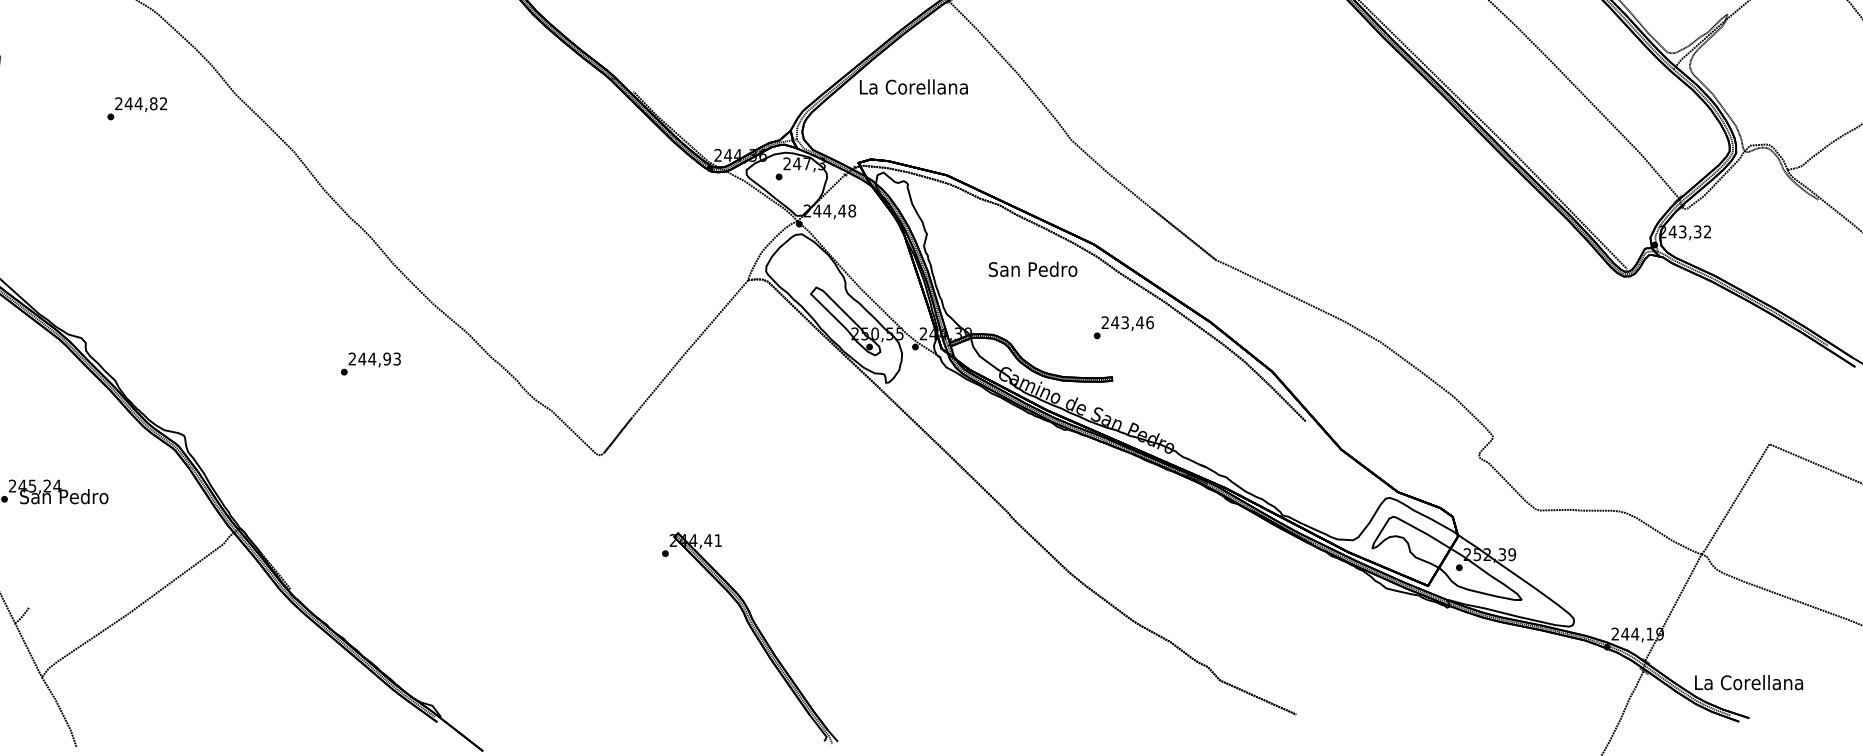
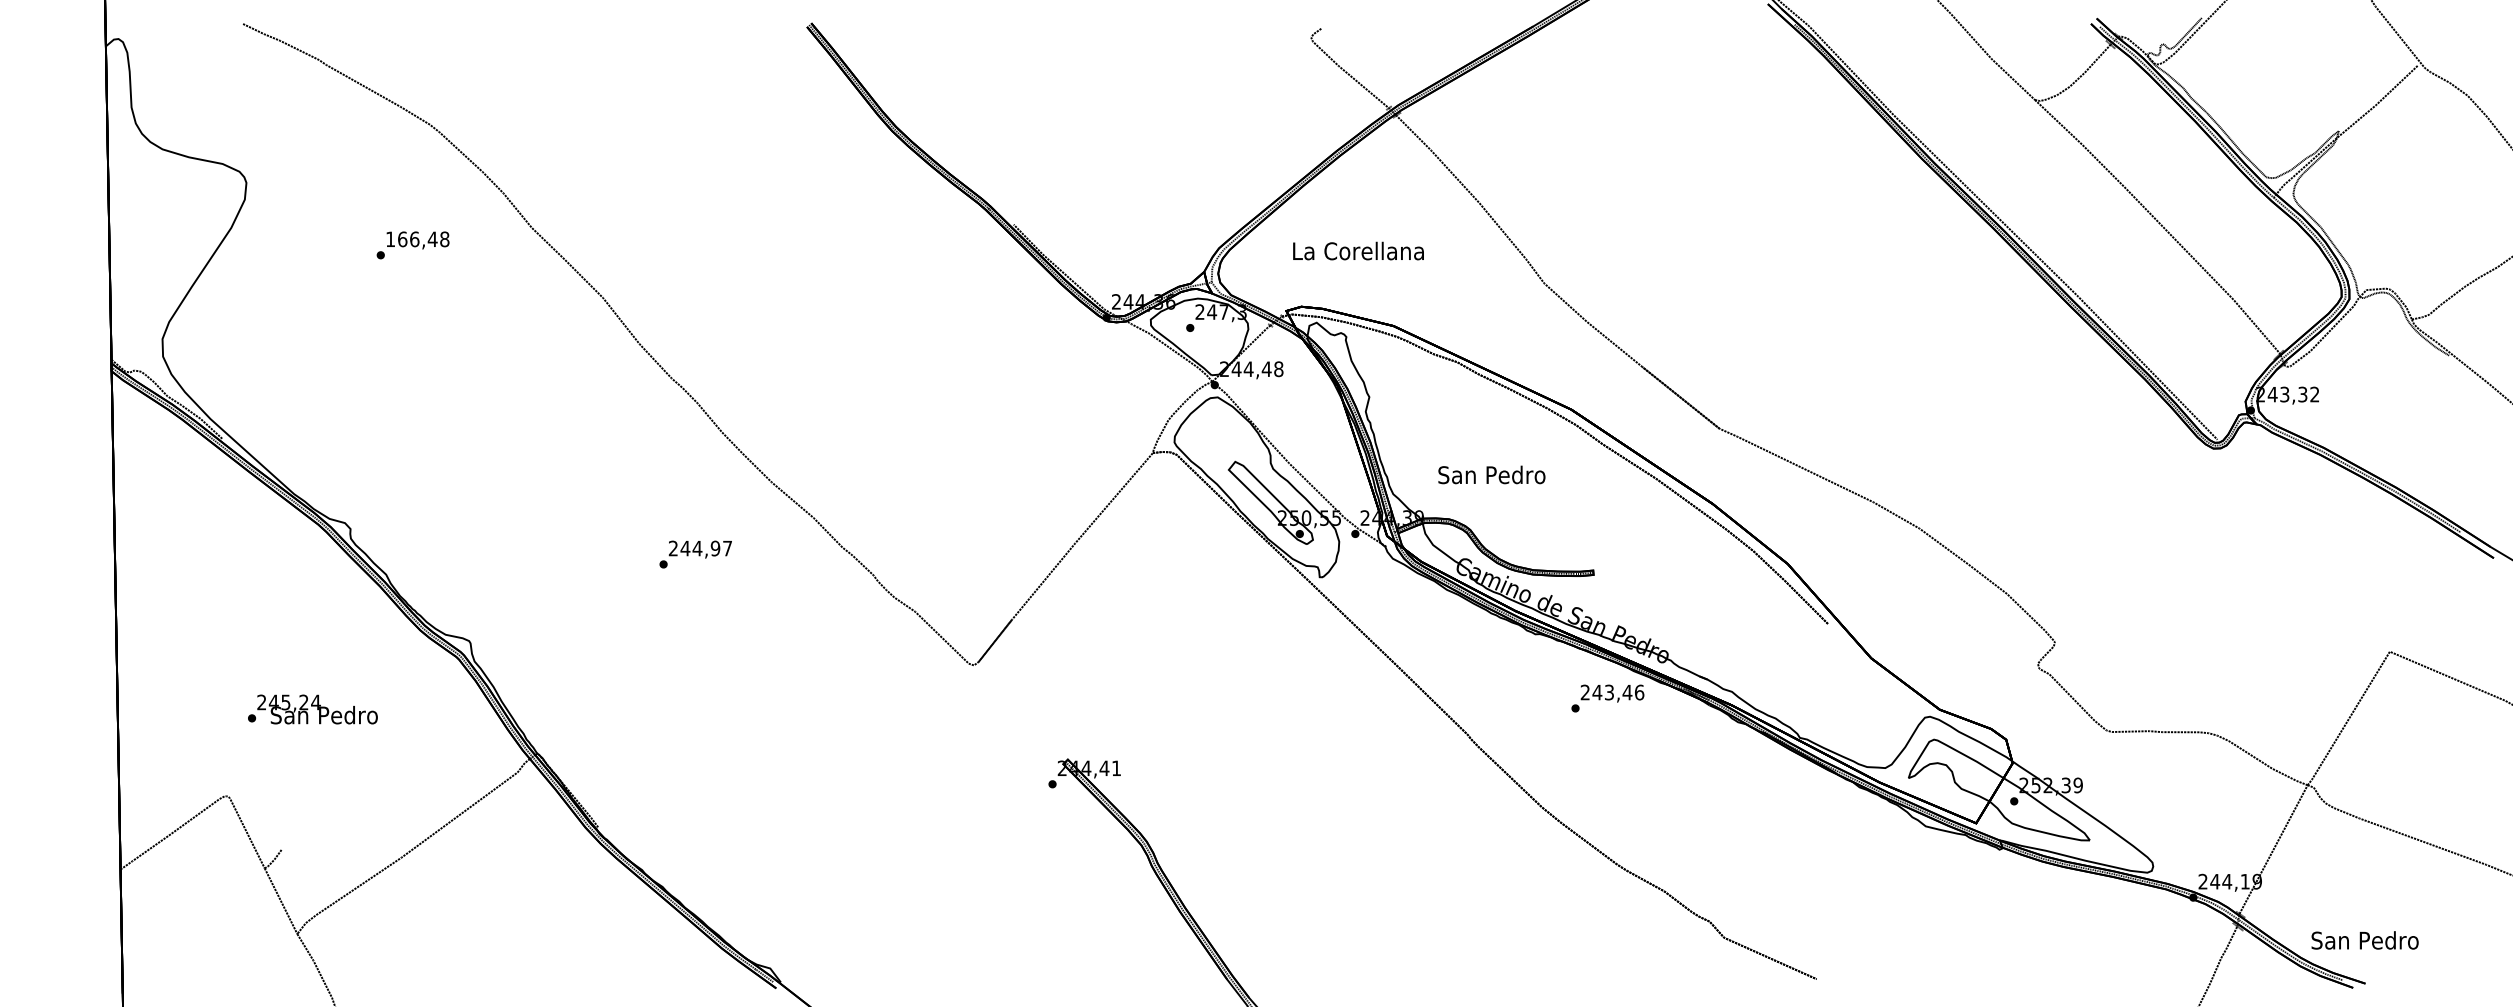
text: (913, 86) -> (1358, 250), moved
text: (141, 103) -> (417, 239), 244,82 -> 166,48
text: (1032, 269) -> (1491, 474), moved
text: (1123, 327) -> (1607, 698), moved
text: (397, 359) -> (727, 548), 244,93 -> 244,97
text: (1748, 682) -> (2364, 940), La Corellana -> San Pedro

